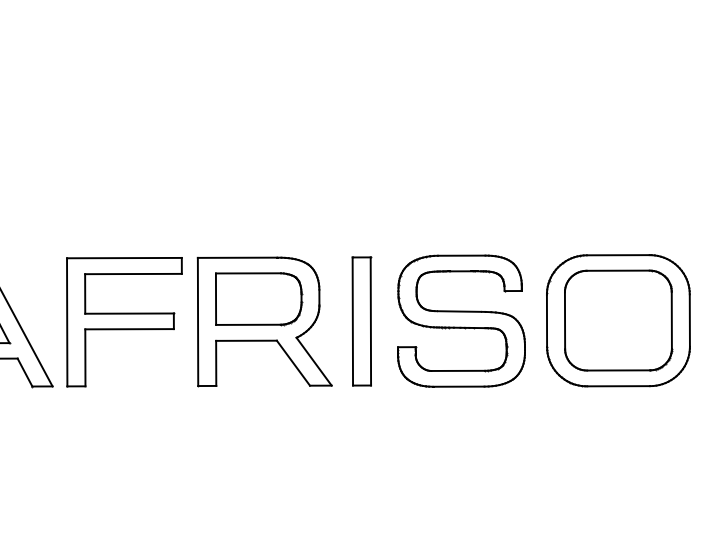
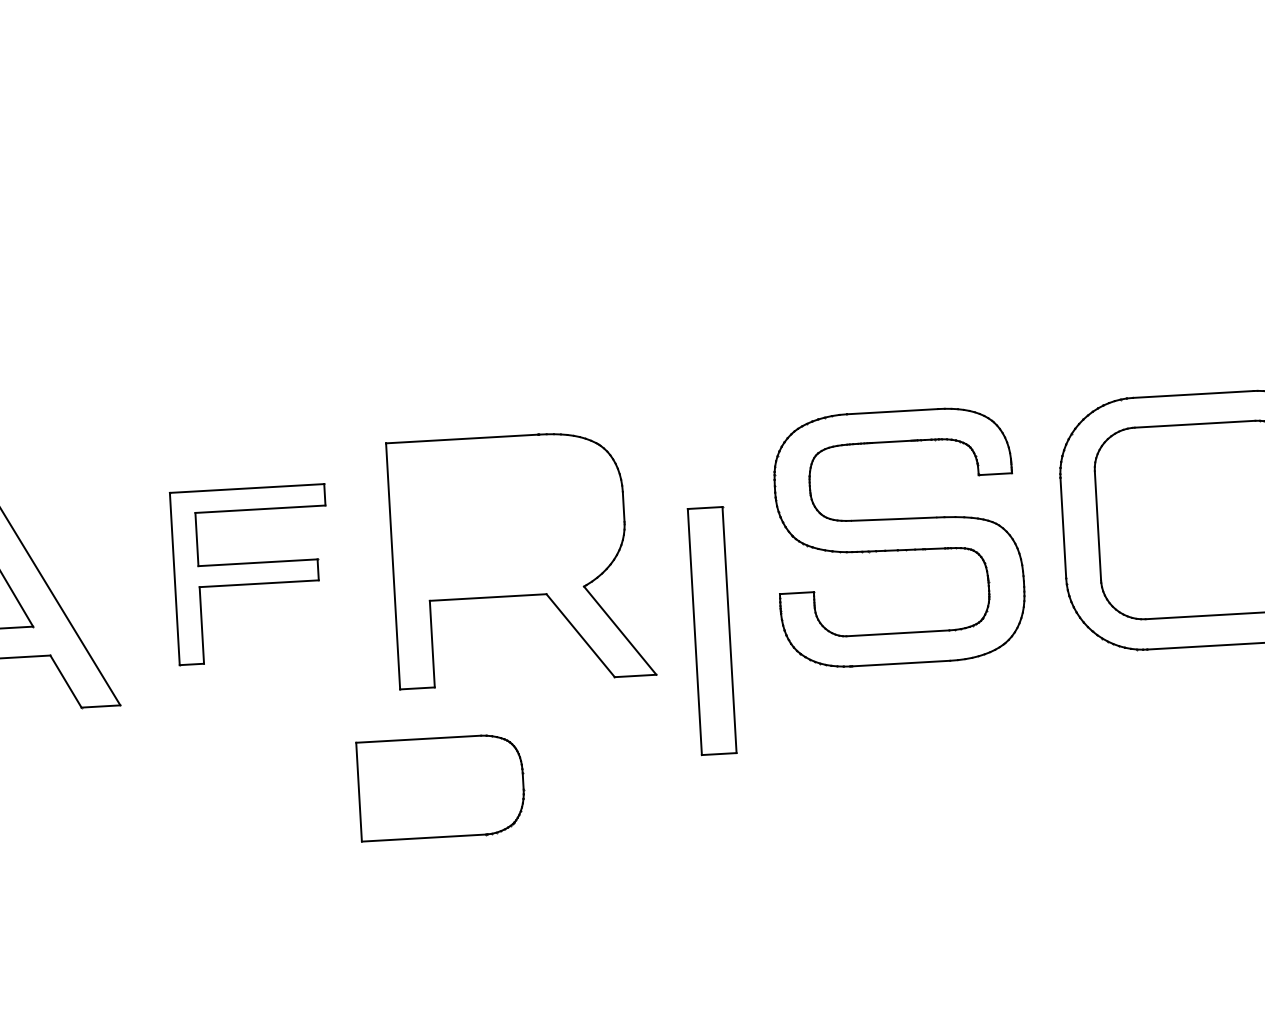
part: (259, 299) -> (442, 788), moved
part: (361, 321) -> (711, 631), moved
part: (124, 322) -> (251, 575), size x0.7

